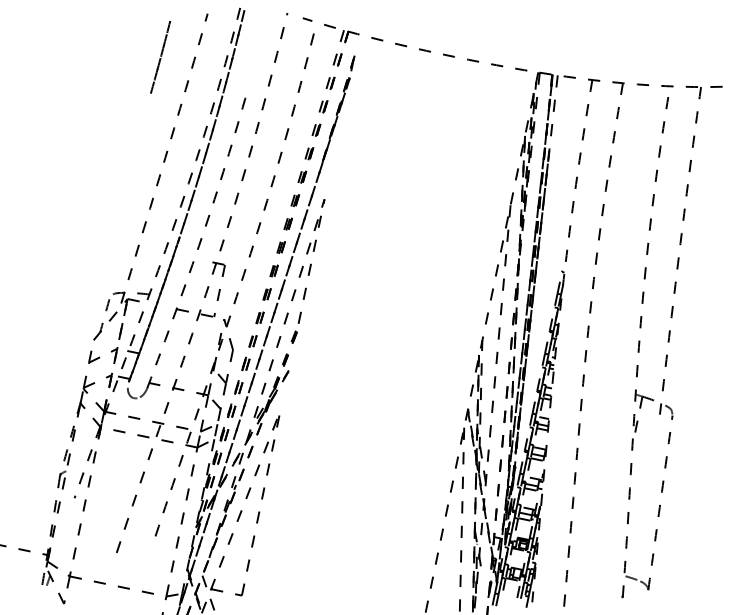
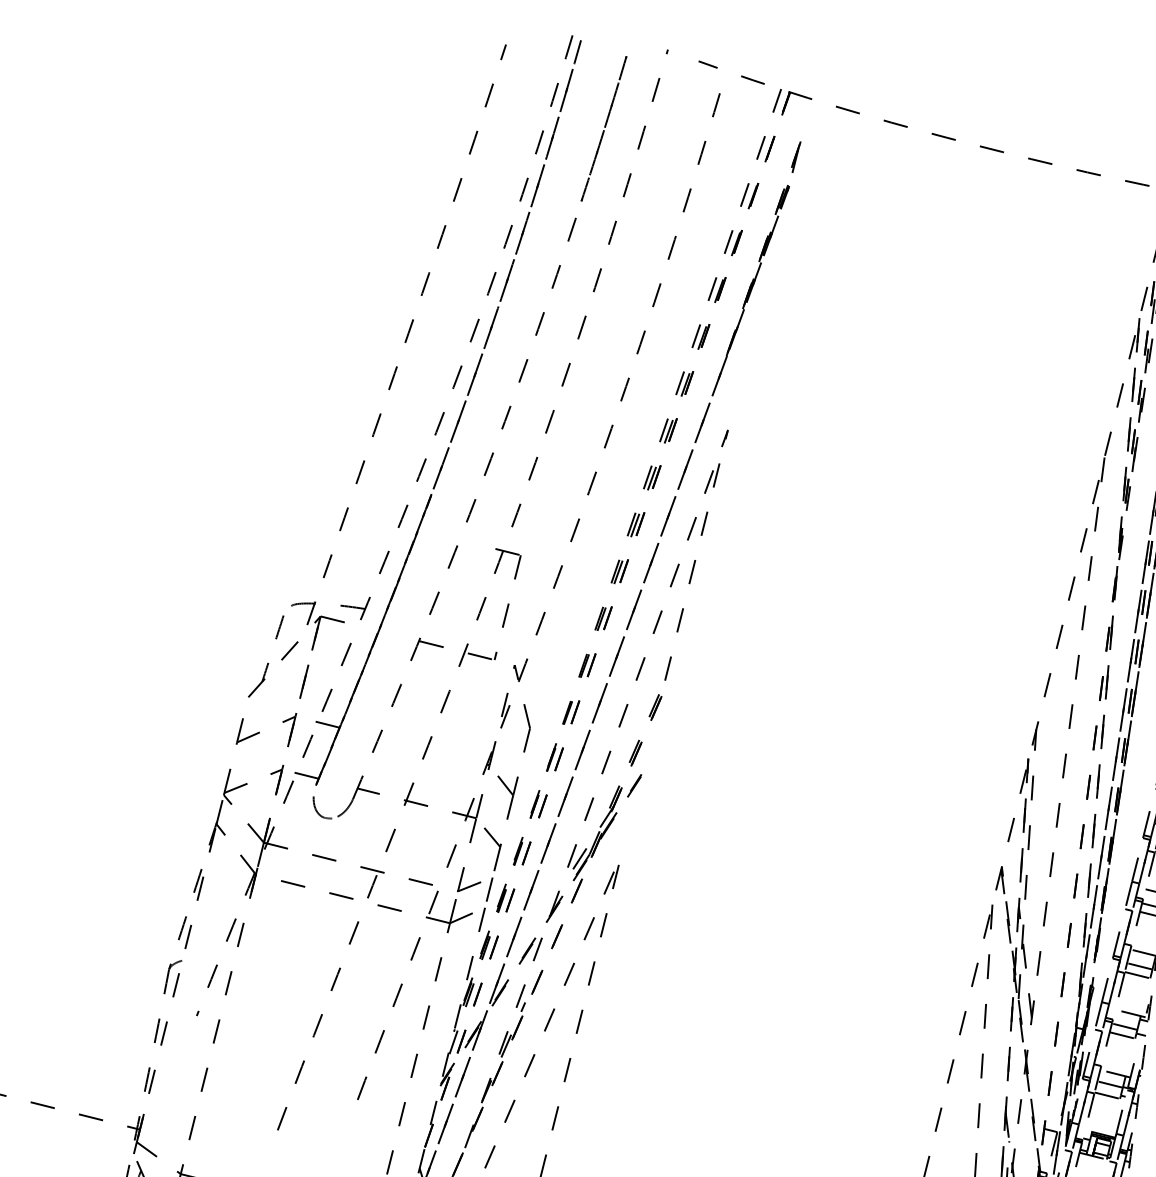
line: (160, 56) -> (603, 127), moved

